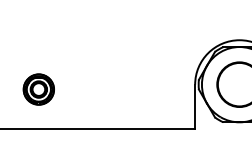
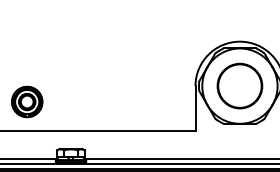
part: (39, 89) -> (27, 101), moved

